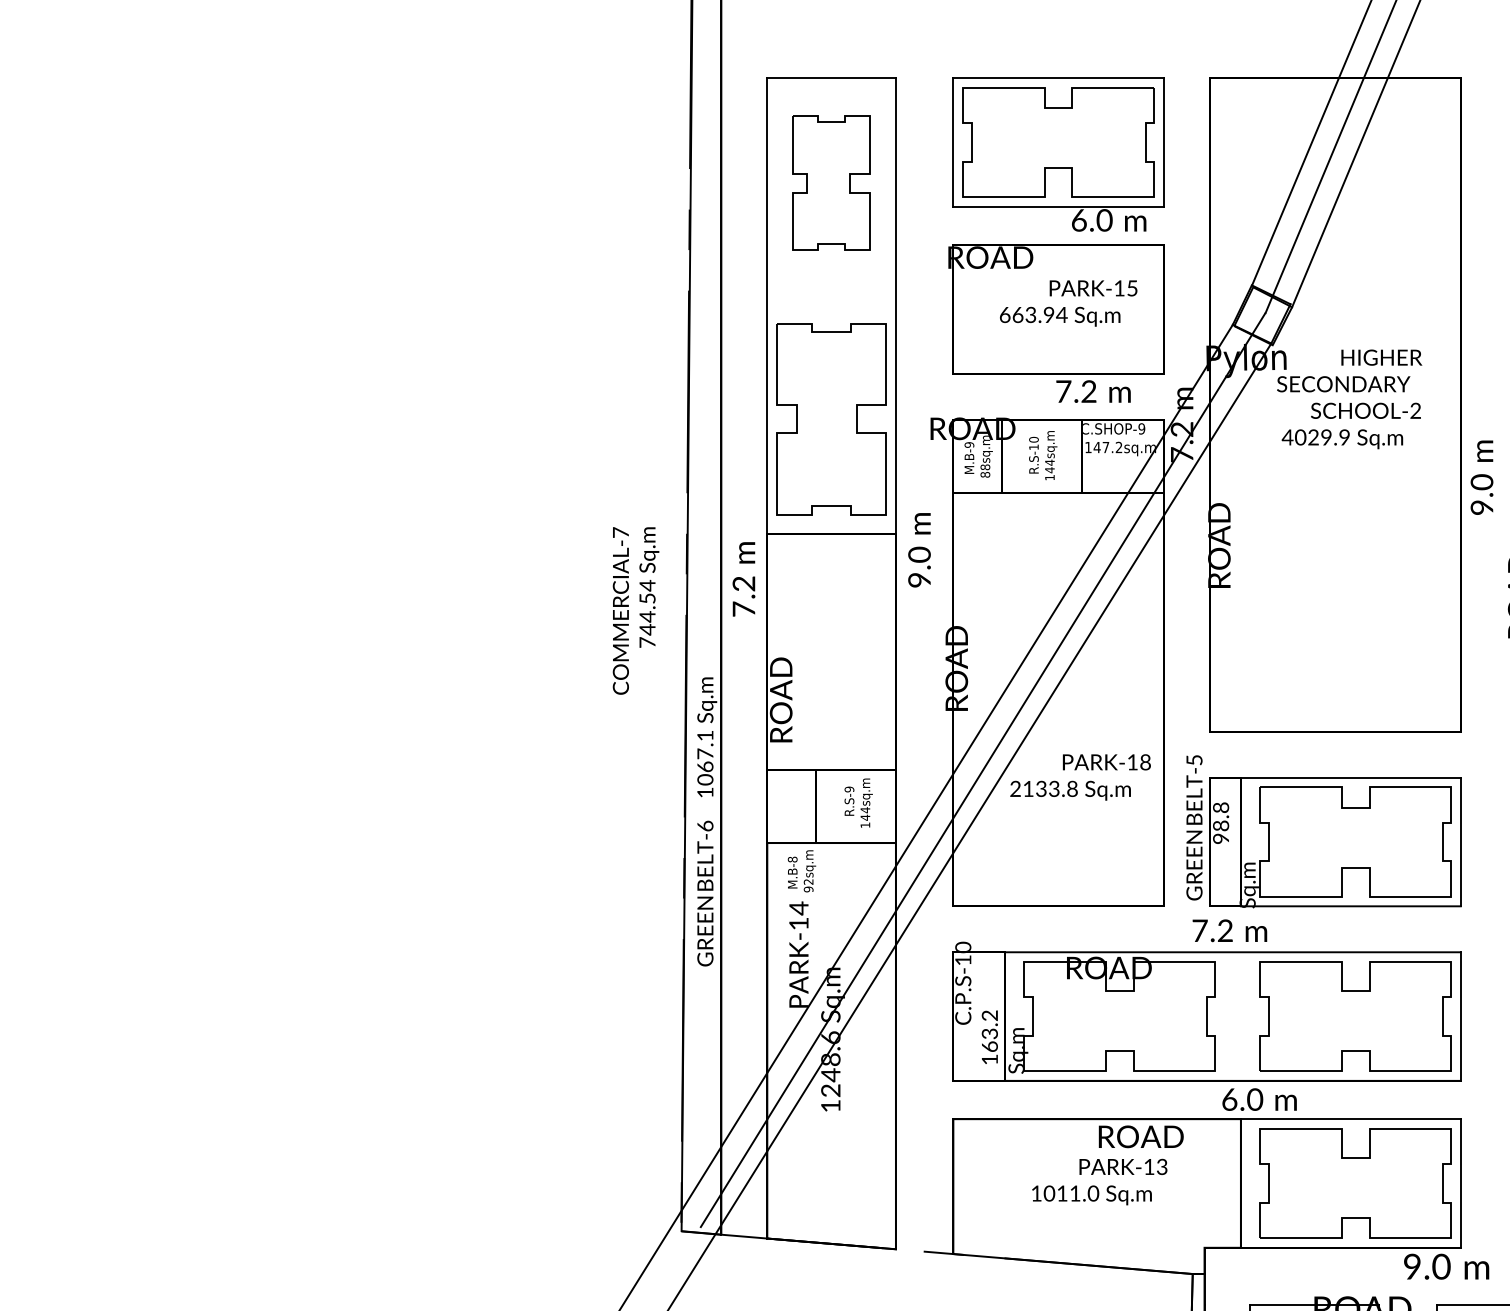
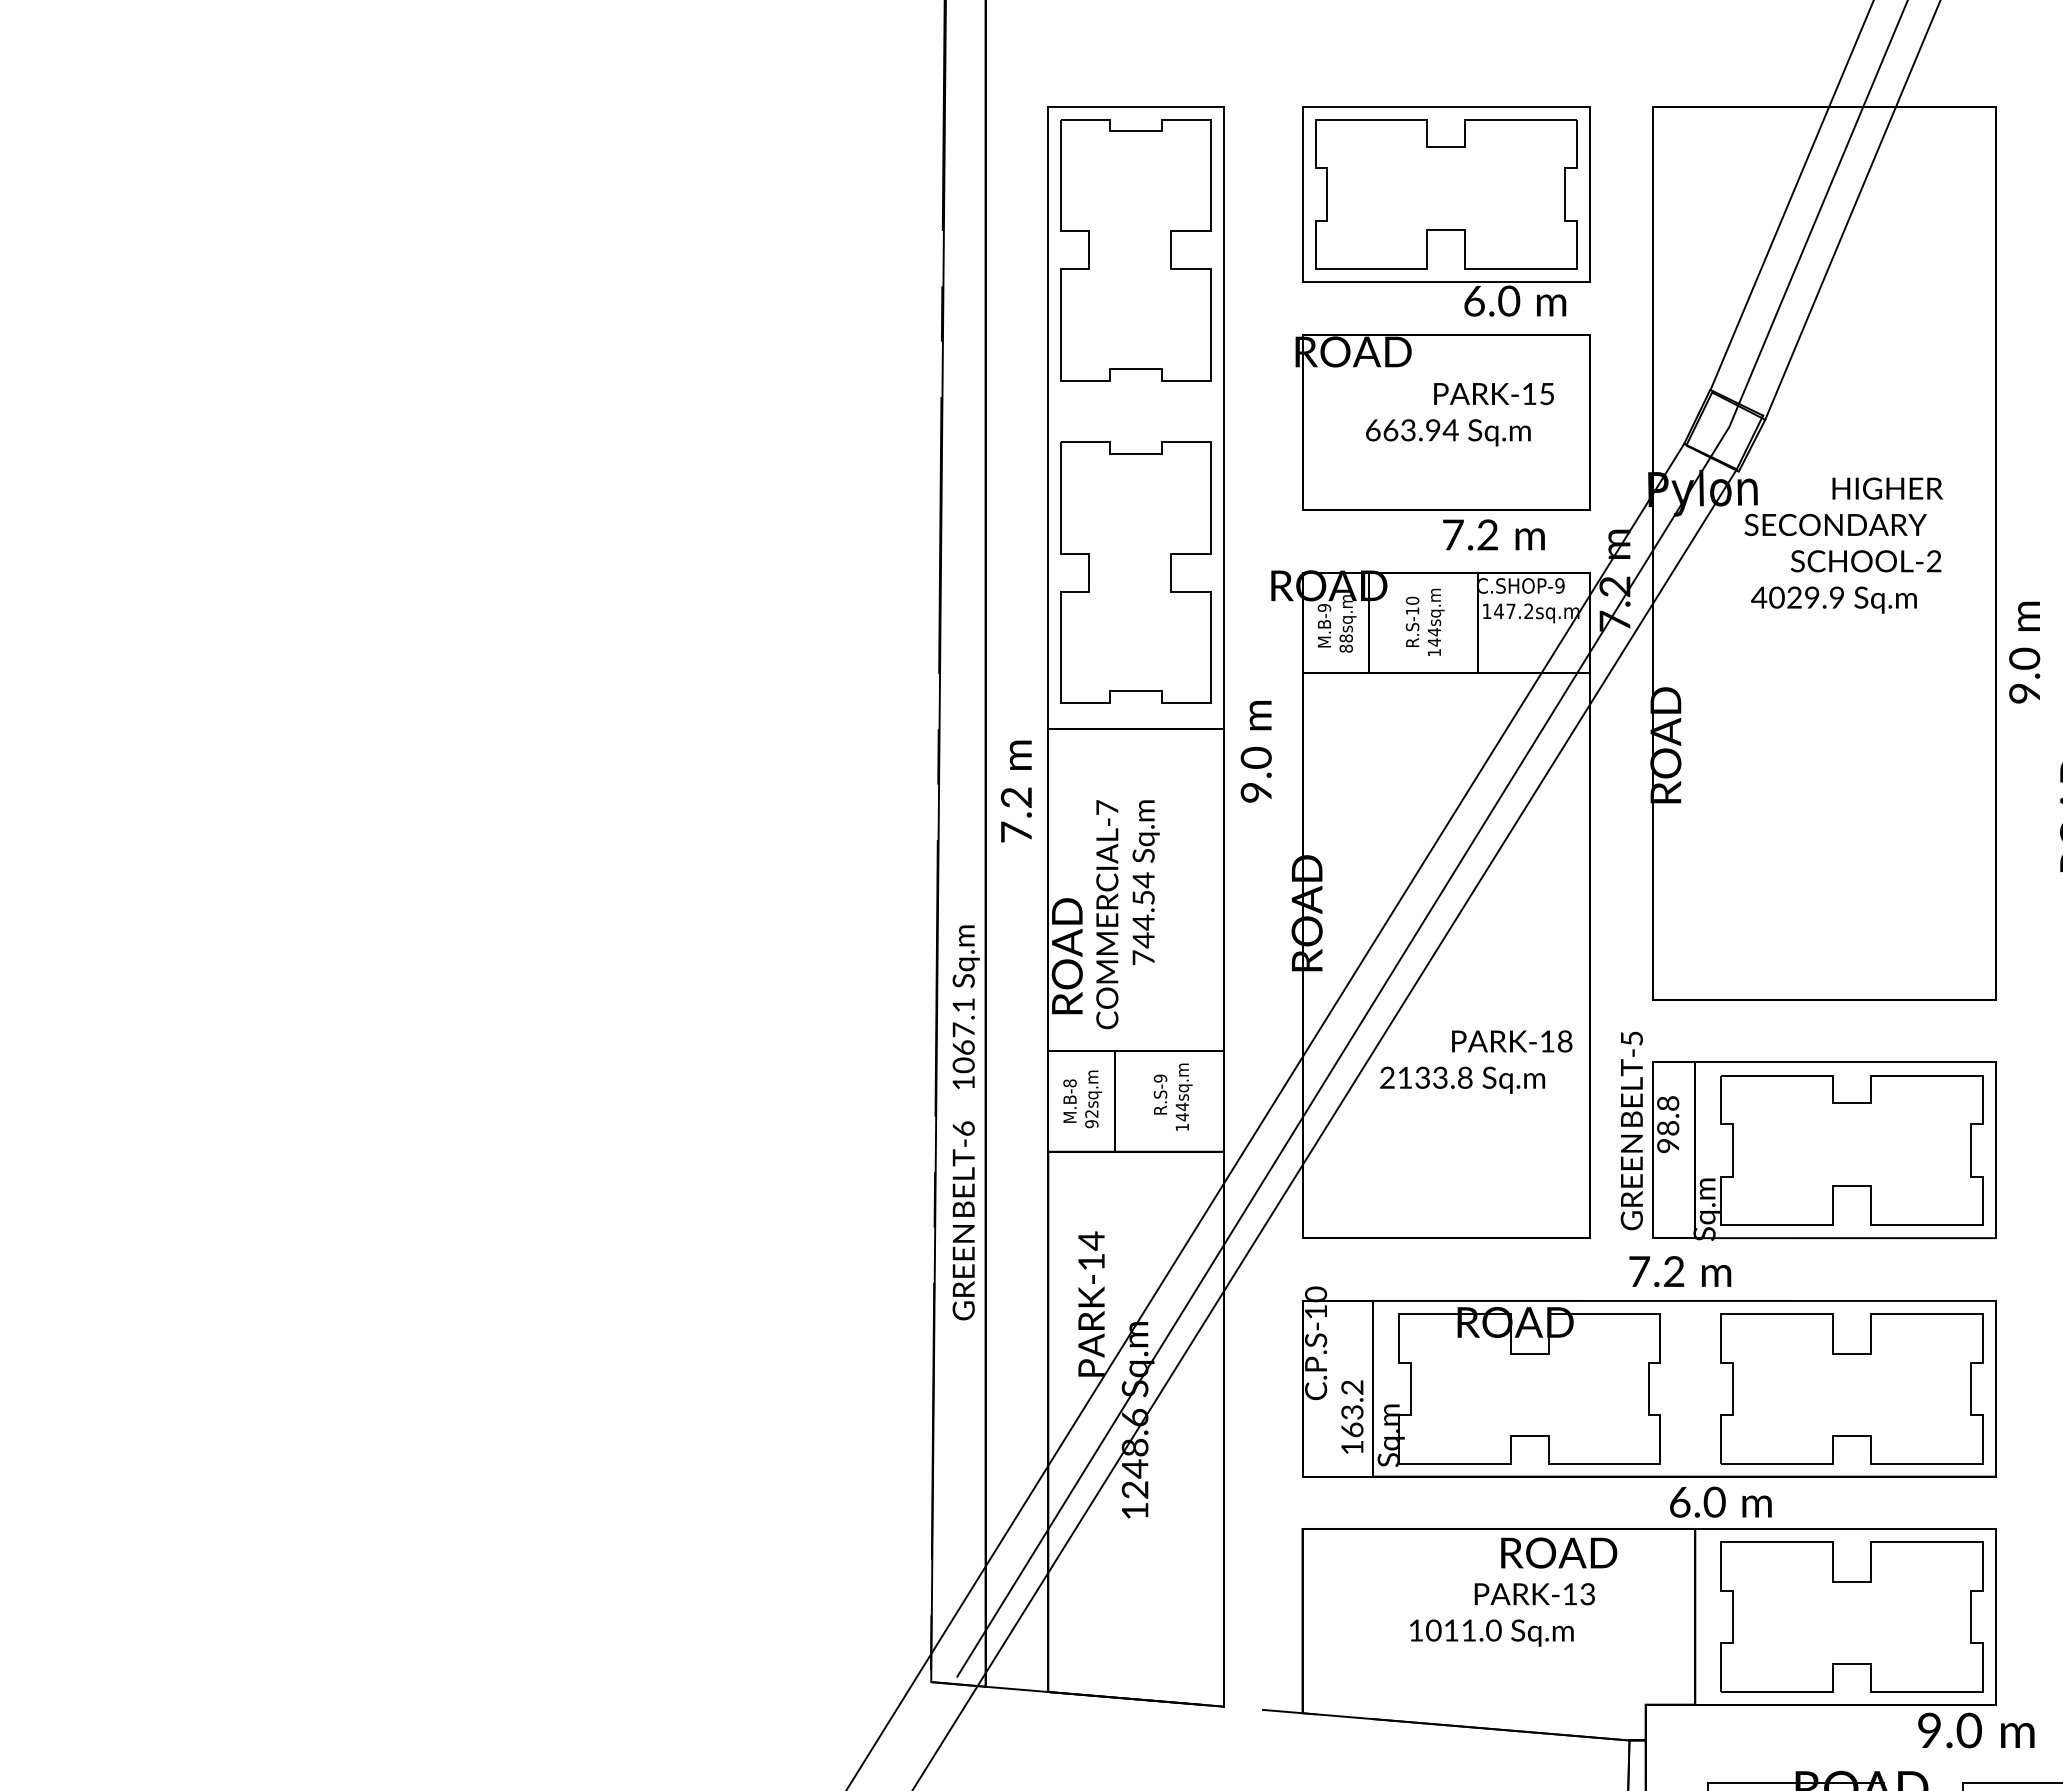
part: (831, 183) -> (1135, 250), size x1.43
text: (635, 610) -> (1127, 914), moved
text: (801, 871) -> (1082, 1099), moved

